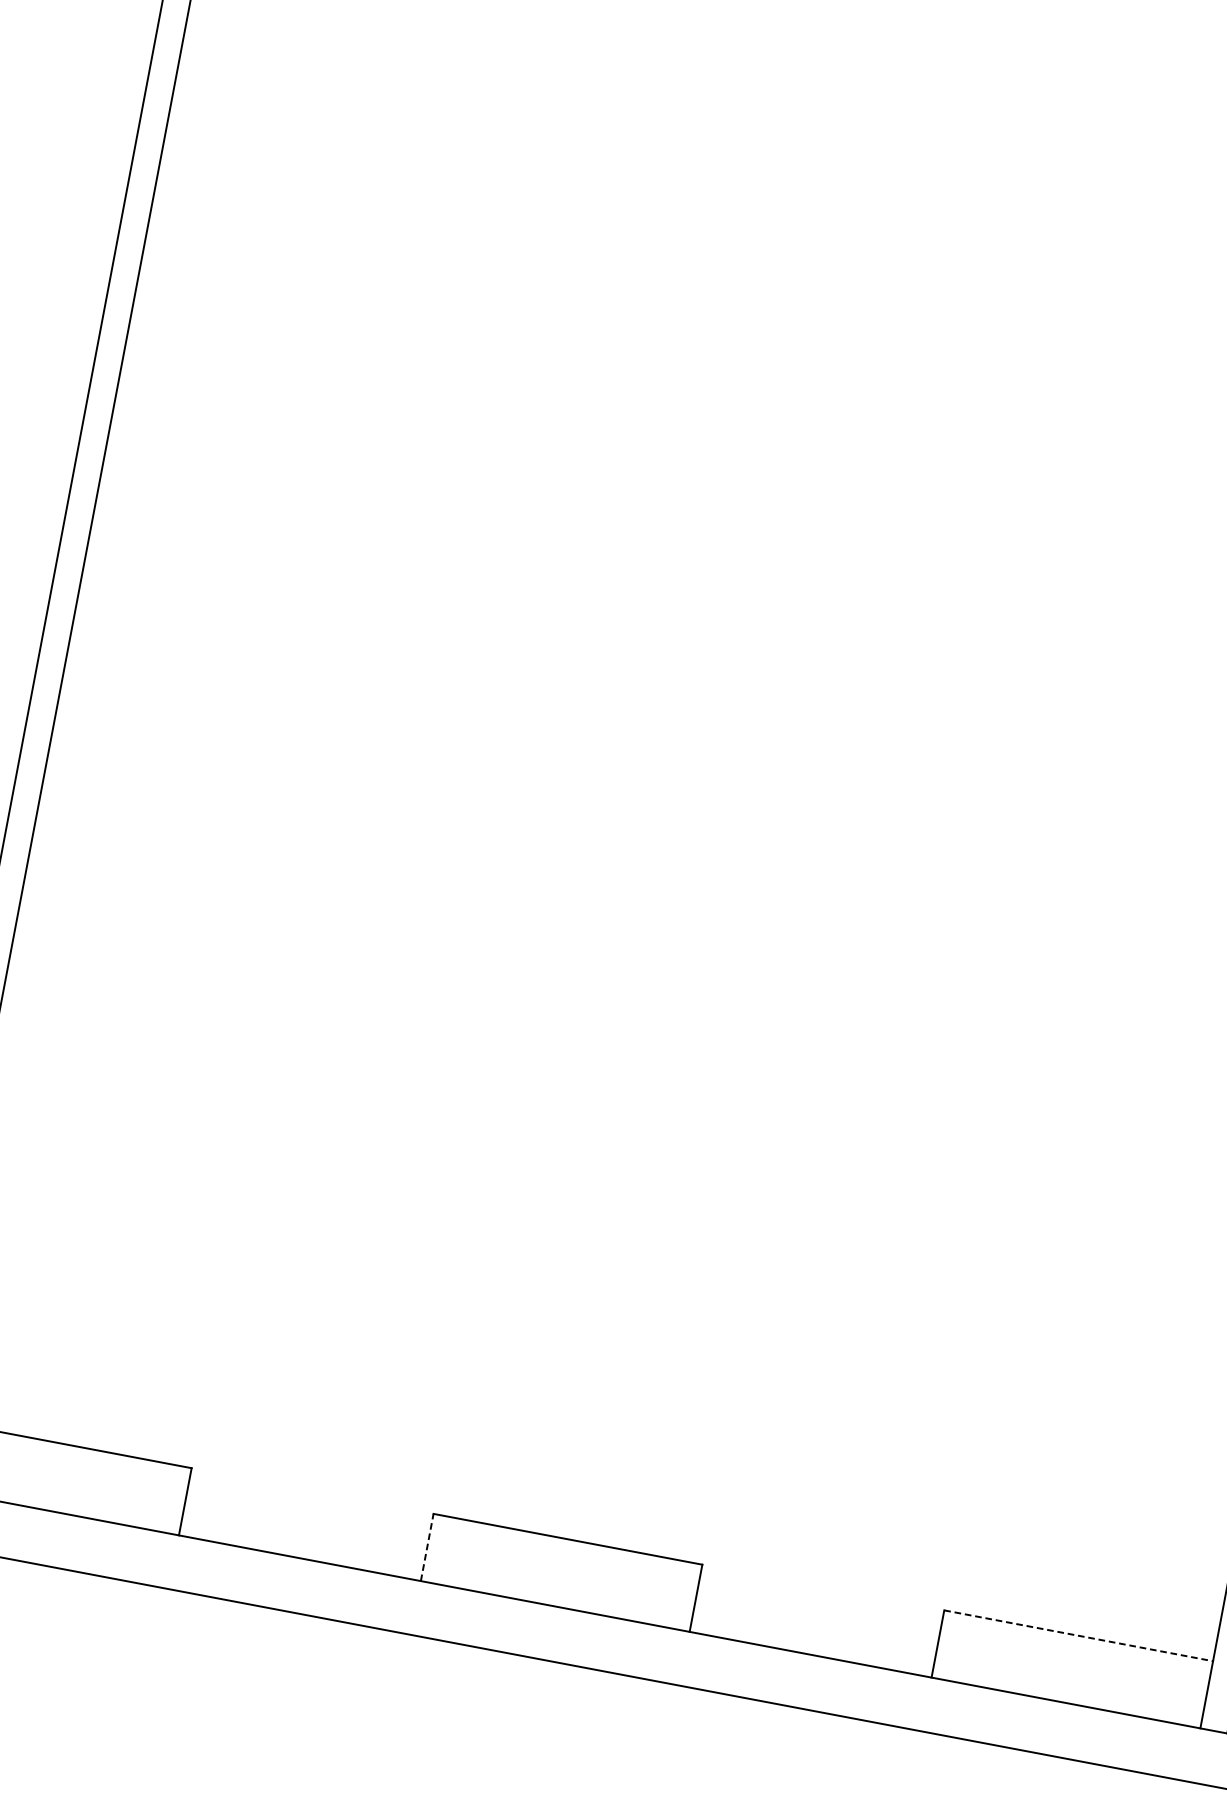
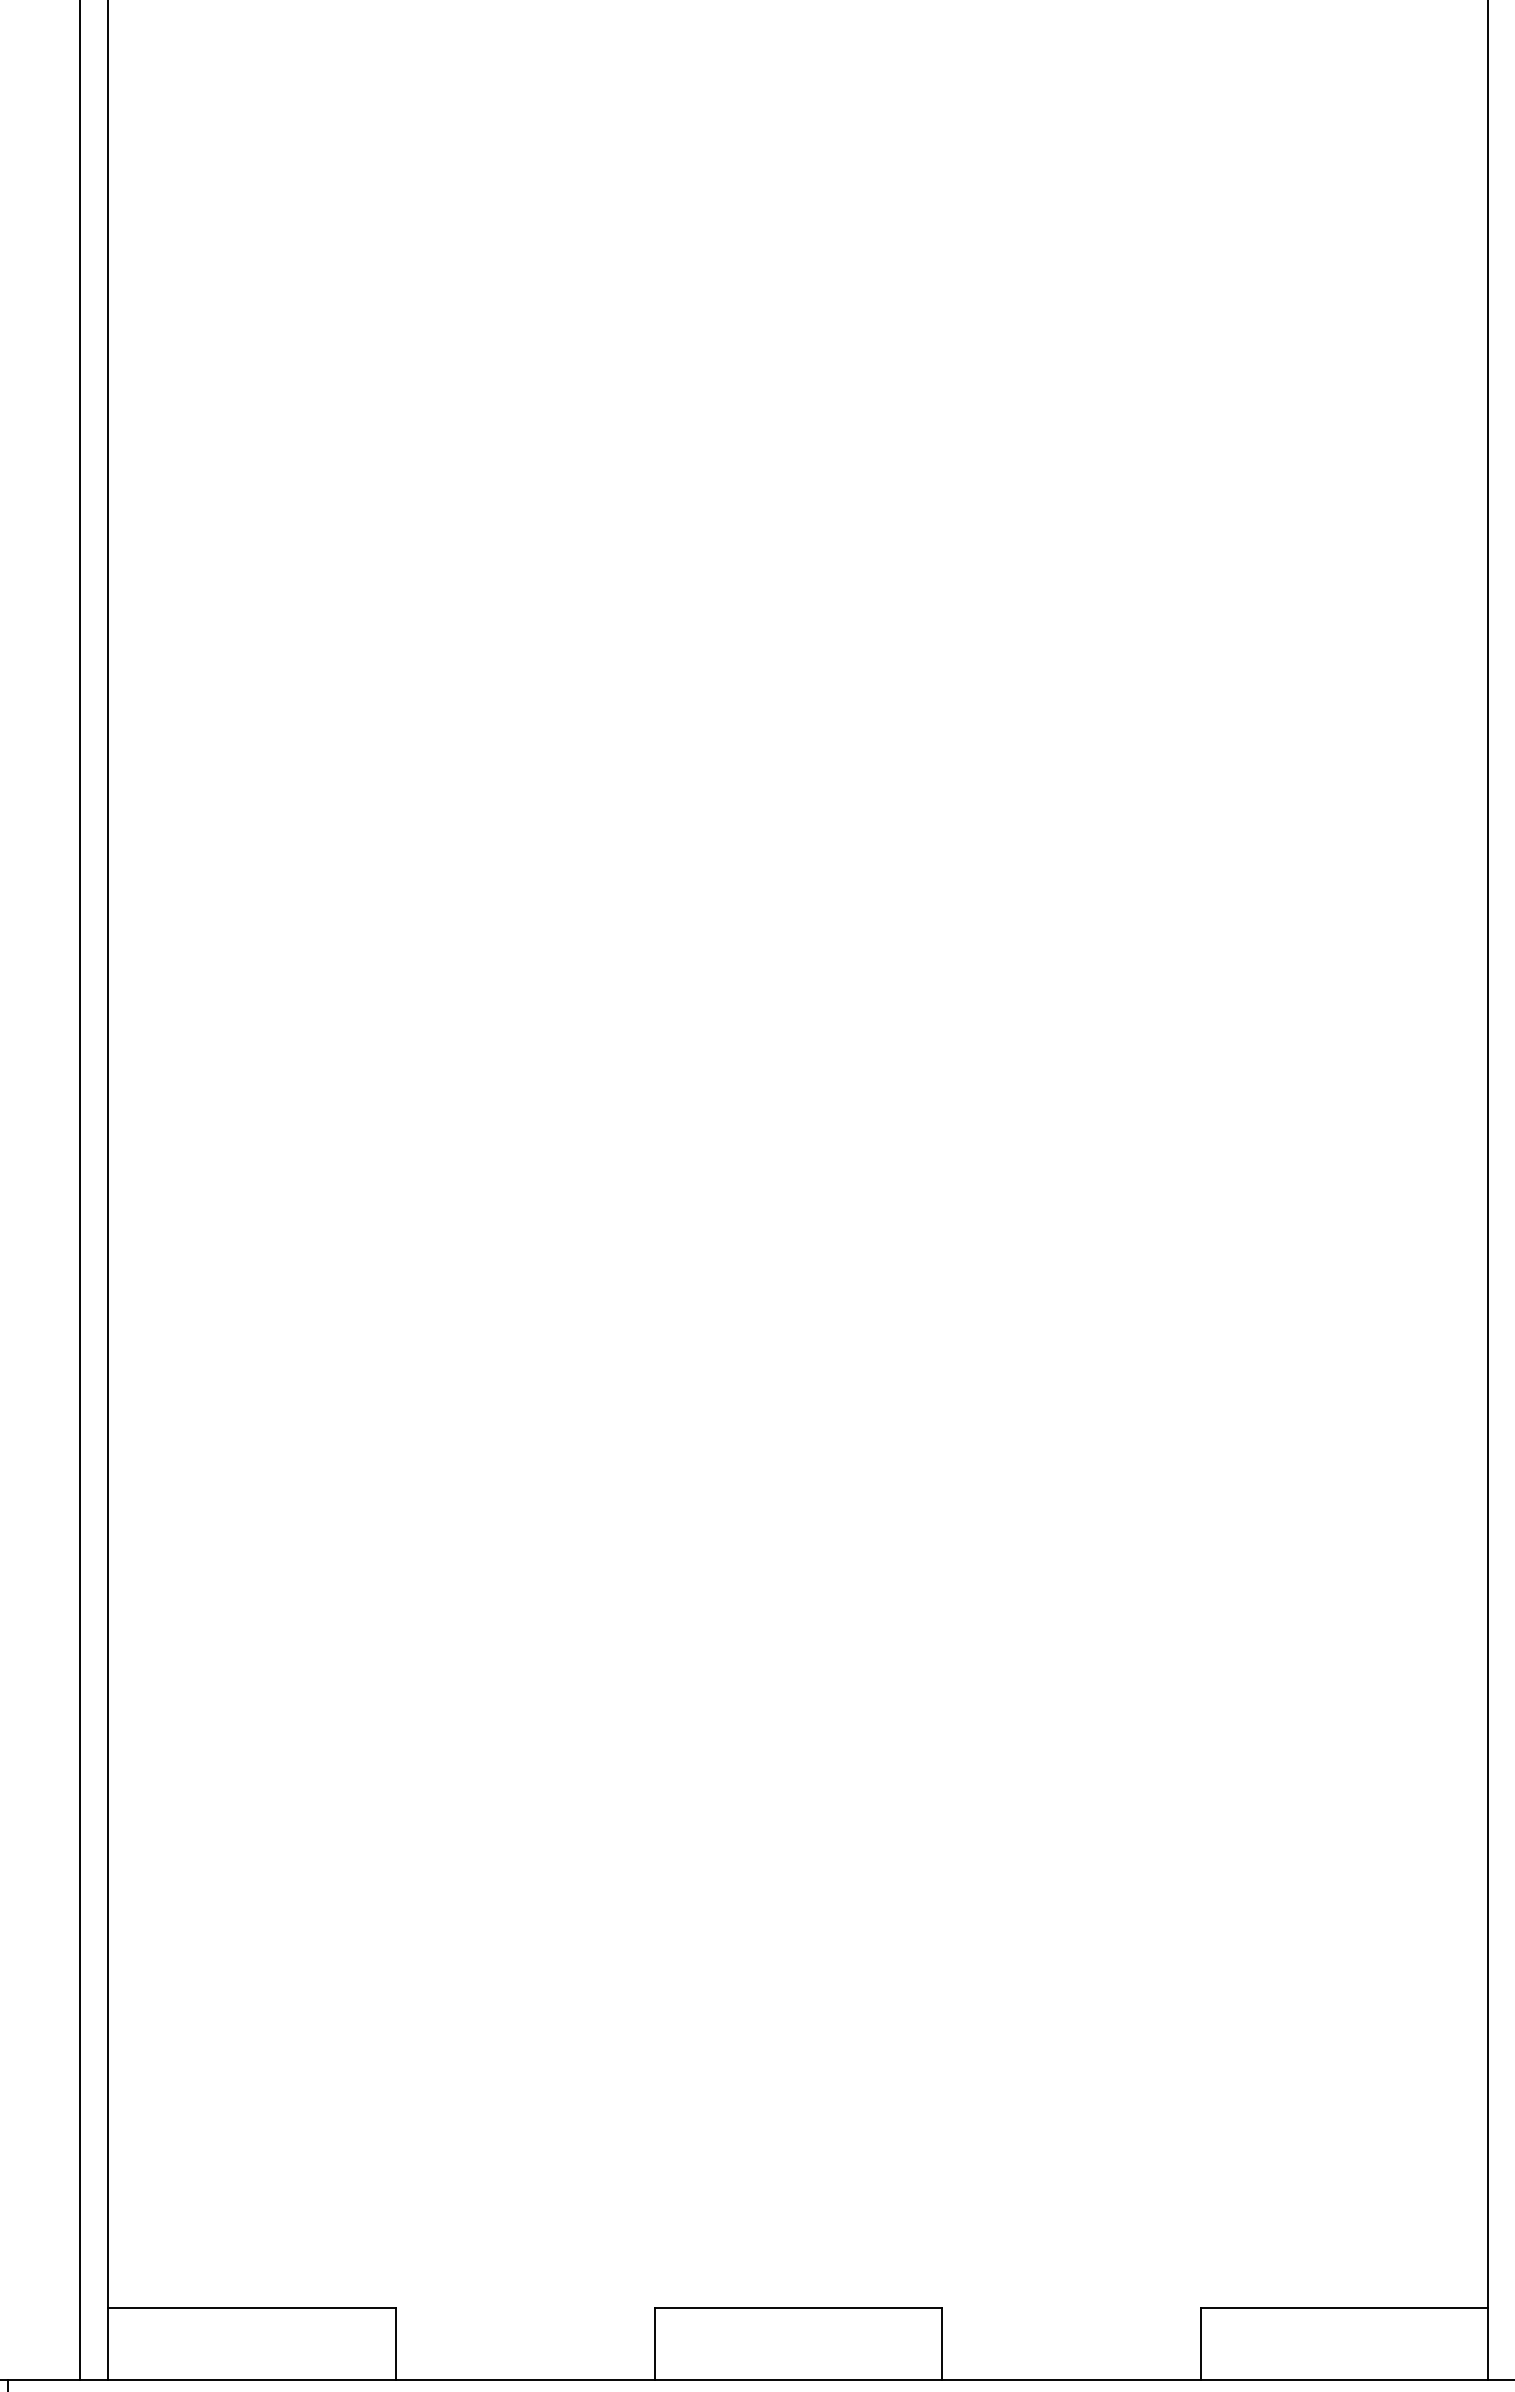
line: (427, 1547) -> (654, 2344), dashed -> solid
line: (1078, 1636) -> (1344, 2308), dashed -> solid

